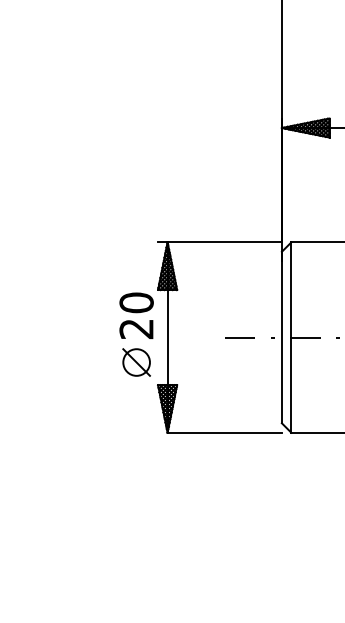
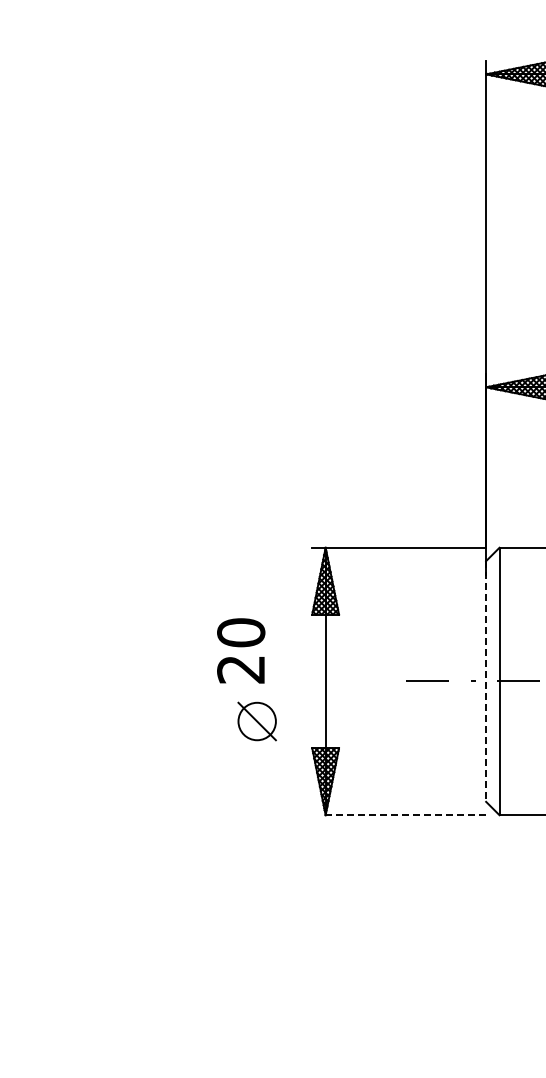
text: (136, 315) -> (241, 650), moved
line: (282, 337) -> (486, 681), solid -> dashed
part: (136, 362) -> (256, 721), moved
line: (224, 433) -> (405, 815), solid -> dashed

